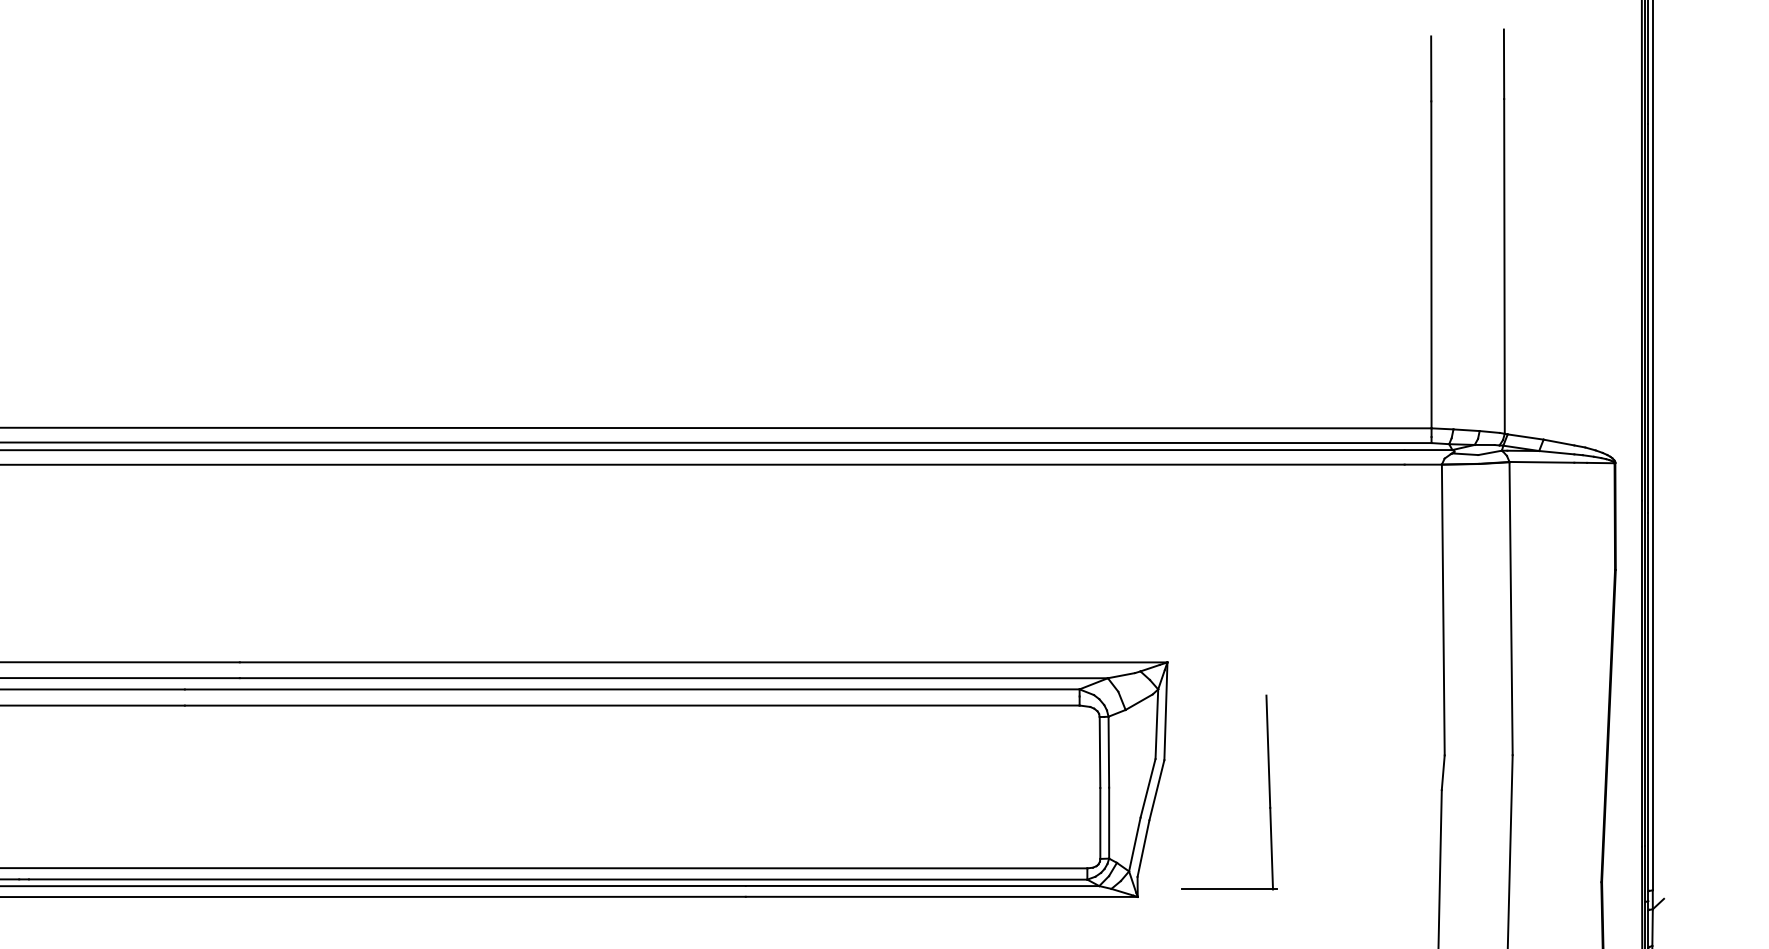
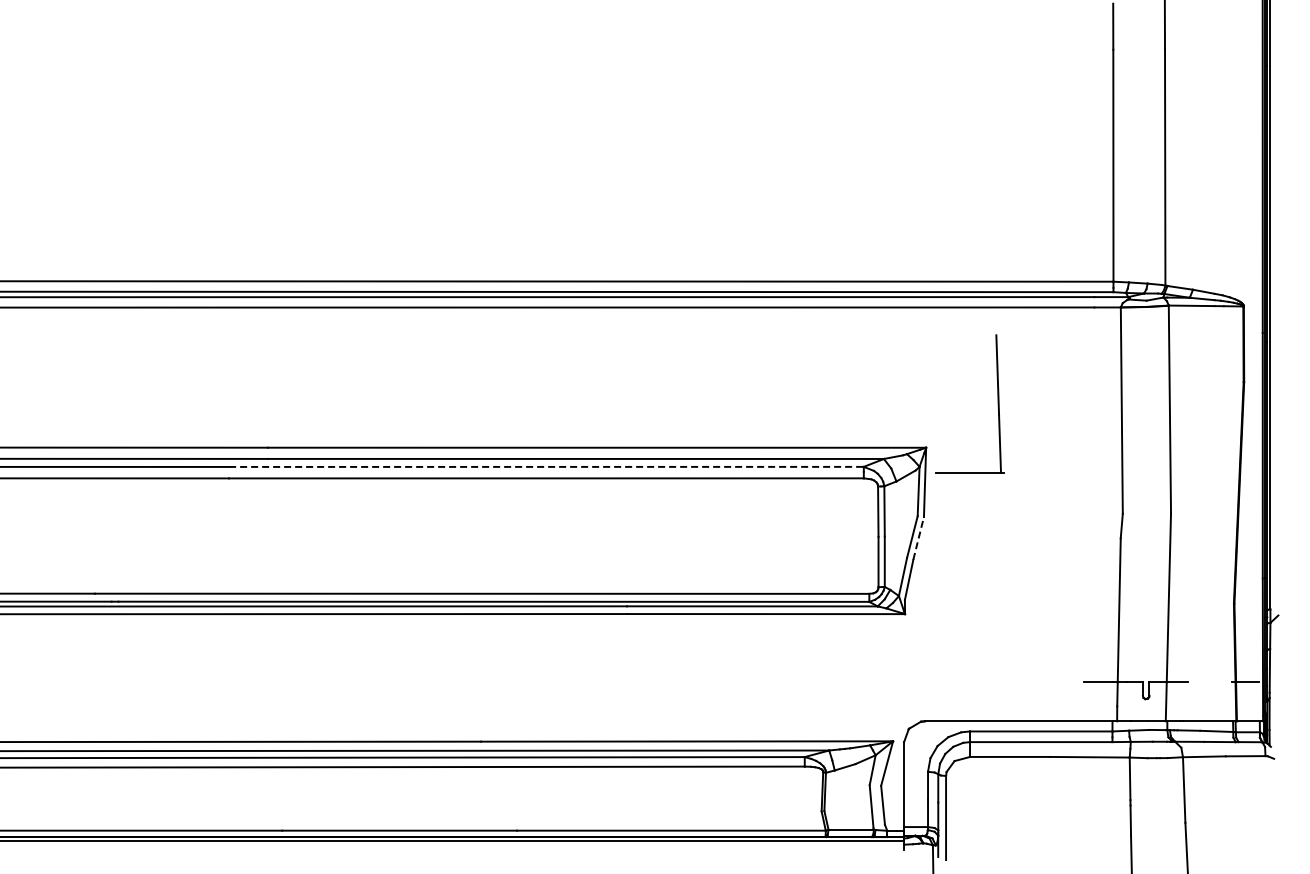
line: (632, 688) -> (546, 466), solid -> dashed
line: (1156, 788) -> (918, 537), solid -> dashed
part: (1268, 791) -> (997, 403), moved

